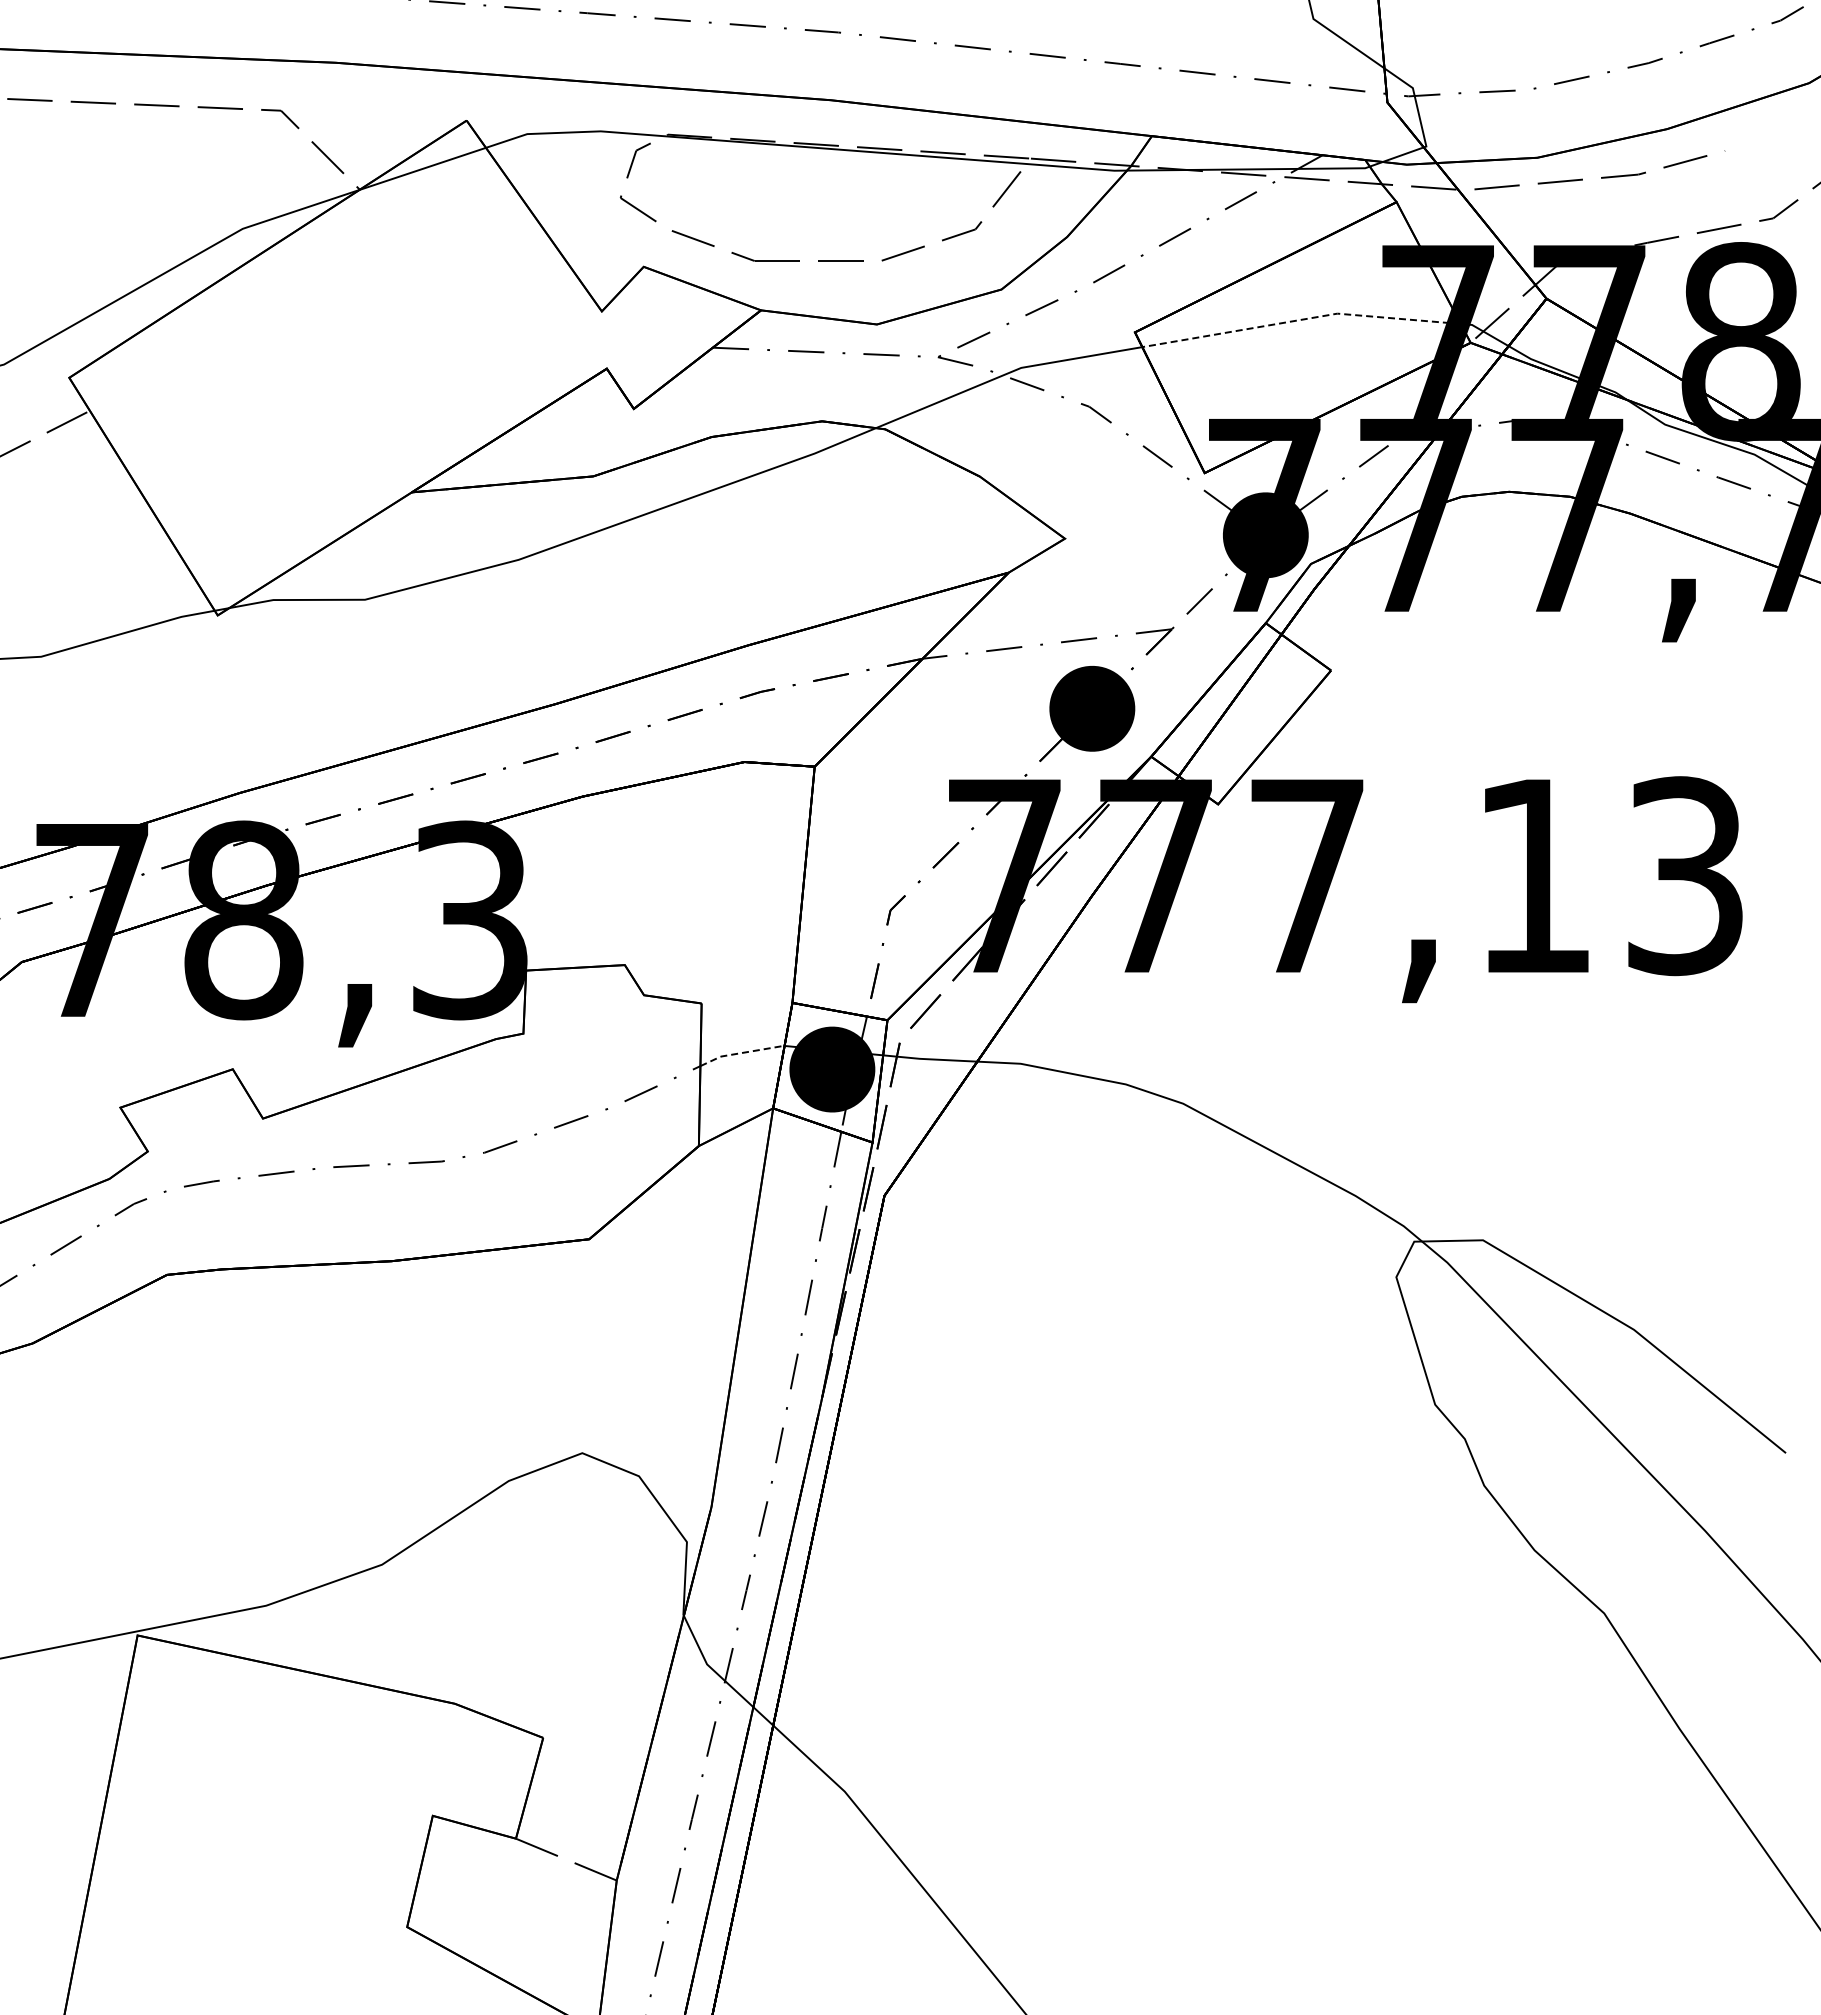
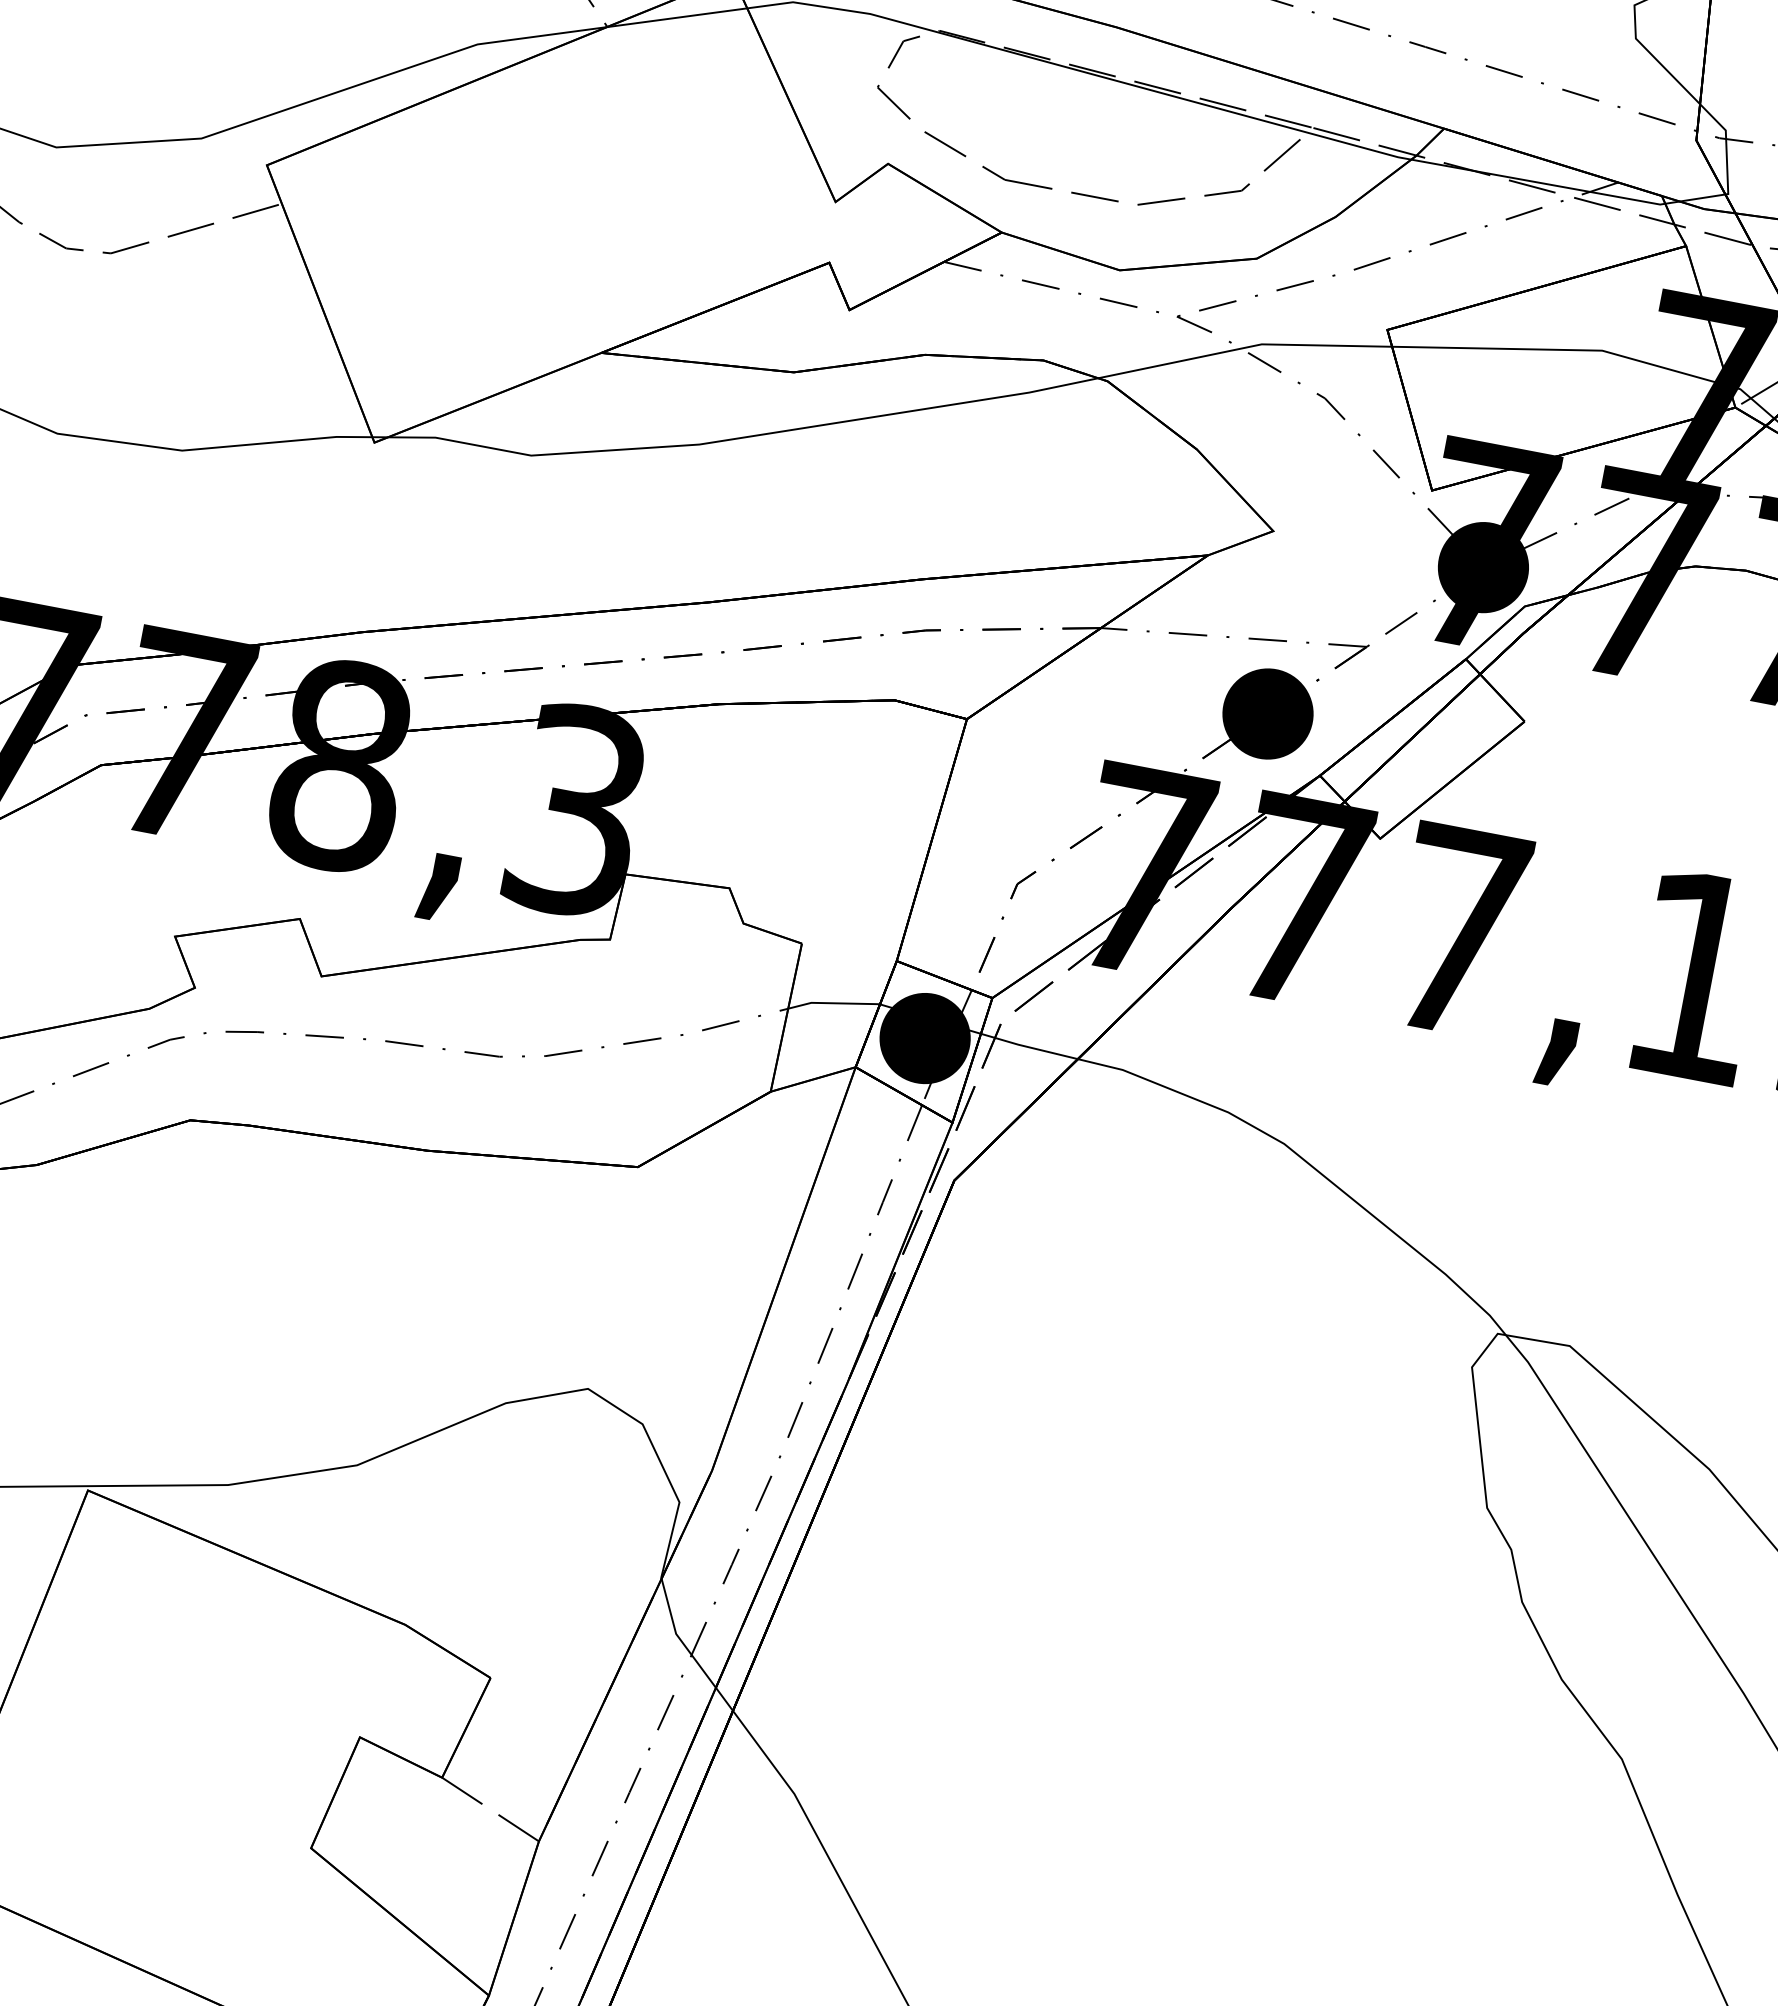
line: (1300, 319) -> (1562, 349), dashed -> solid
line: (740, 1053) -> (832, 1003), dashed -> solid

